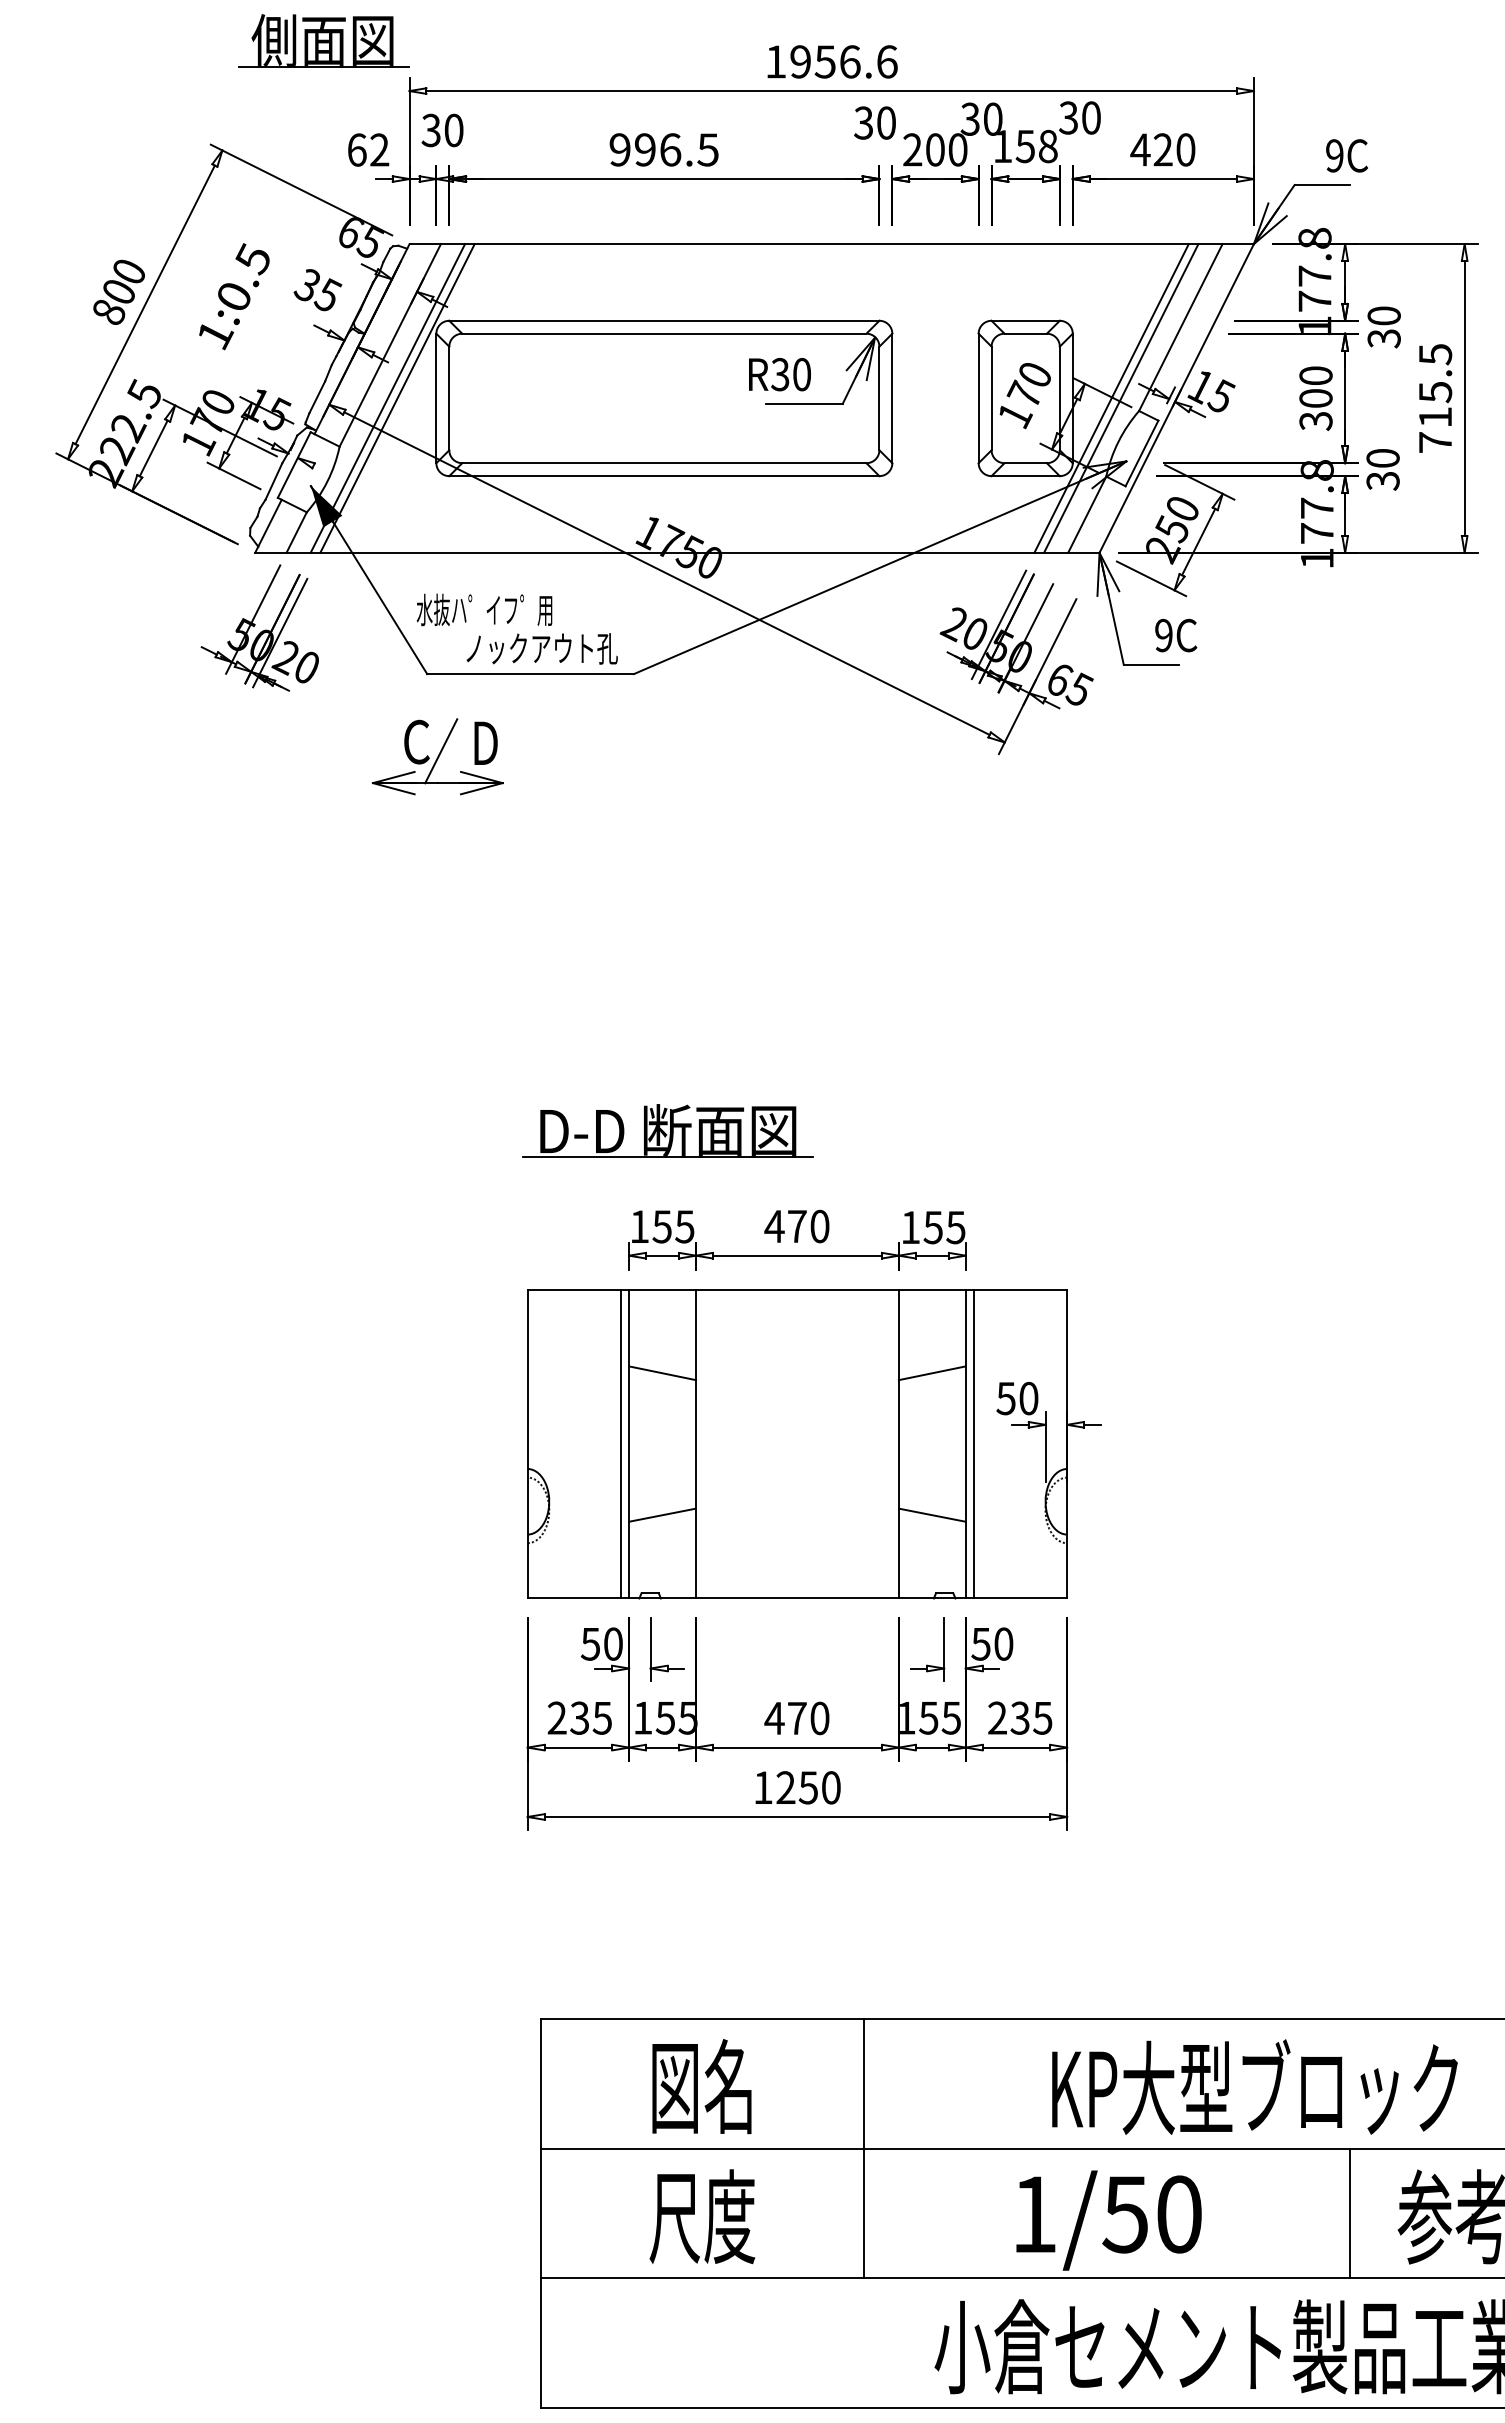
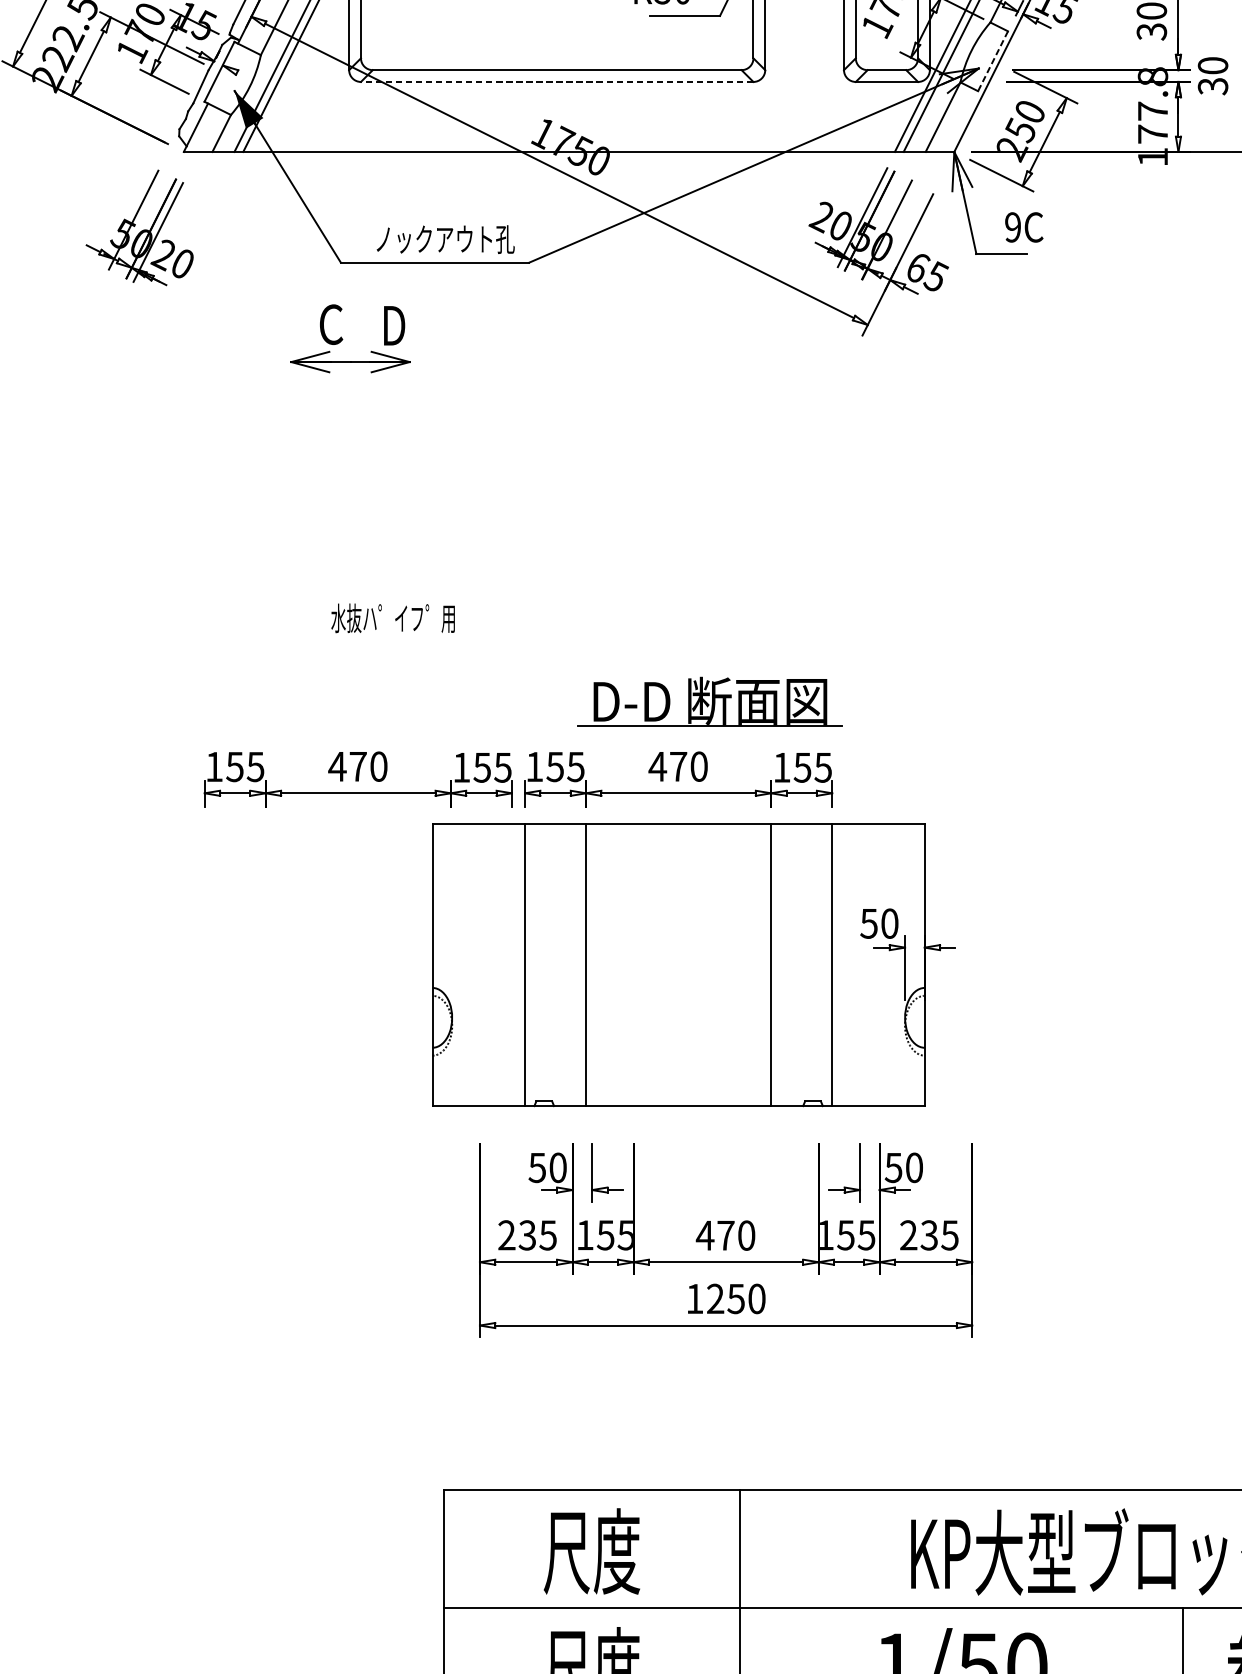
line: (1142, 453) -> (993, 61), solid -> dashed
line: (663, 476) -> (556, 82), solid -> dashed
text: (484, 609) -> (393, 617), moved
part: (259, 627) -> (139, 227), moved
line: (441, 751) -> (353, 333), removed
part: (667, 1130) -> (709, 700), moved
part: (446, 1239) -> (358, 778), added
line: (662, 1373) -> (555, 900), removed
line: (931, 1373) -> (800, 900), removed
line: (620, 1443) -> (517, 964), removed
line: (974, 1443) -> (840, 964), removed
line: (662, 1514) -> (555, 1029), removed
line: (932, 1514) -> (801, 1029), removed
part: (797, 1723) -> (726, 1240), moved
text: (702, 2086) -> (592, 1551), 図名 -> 尺度

